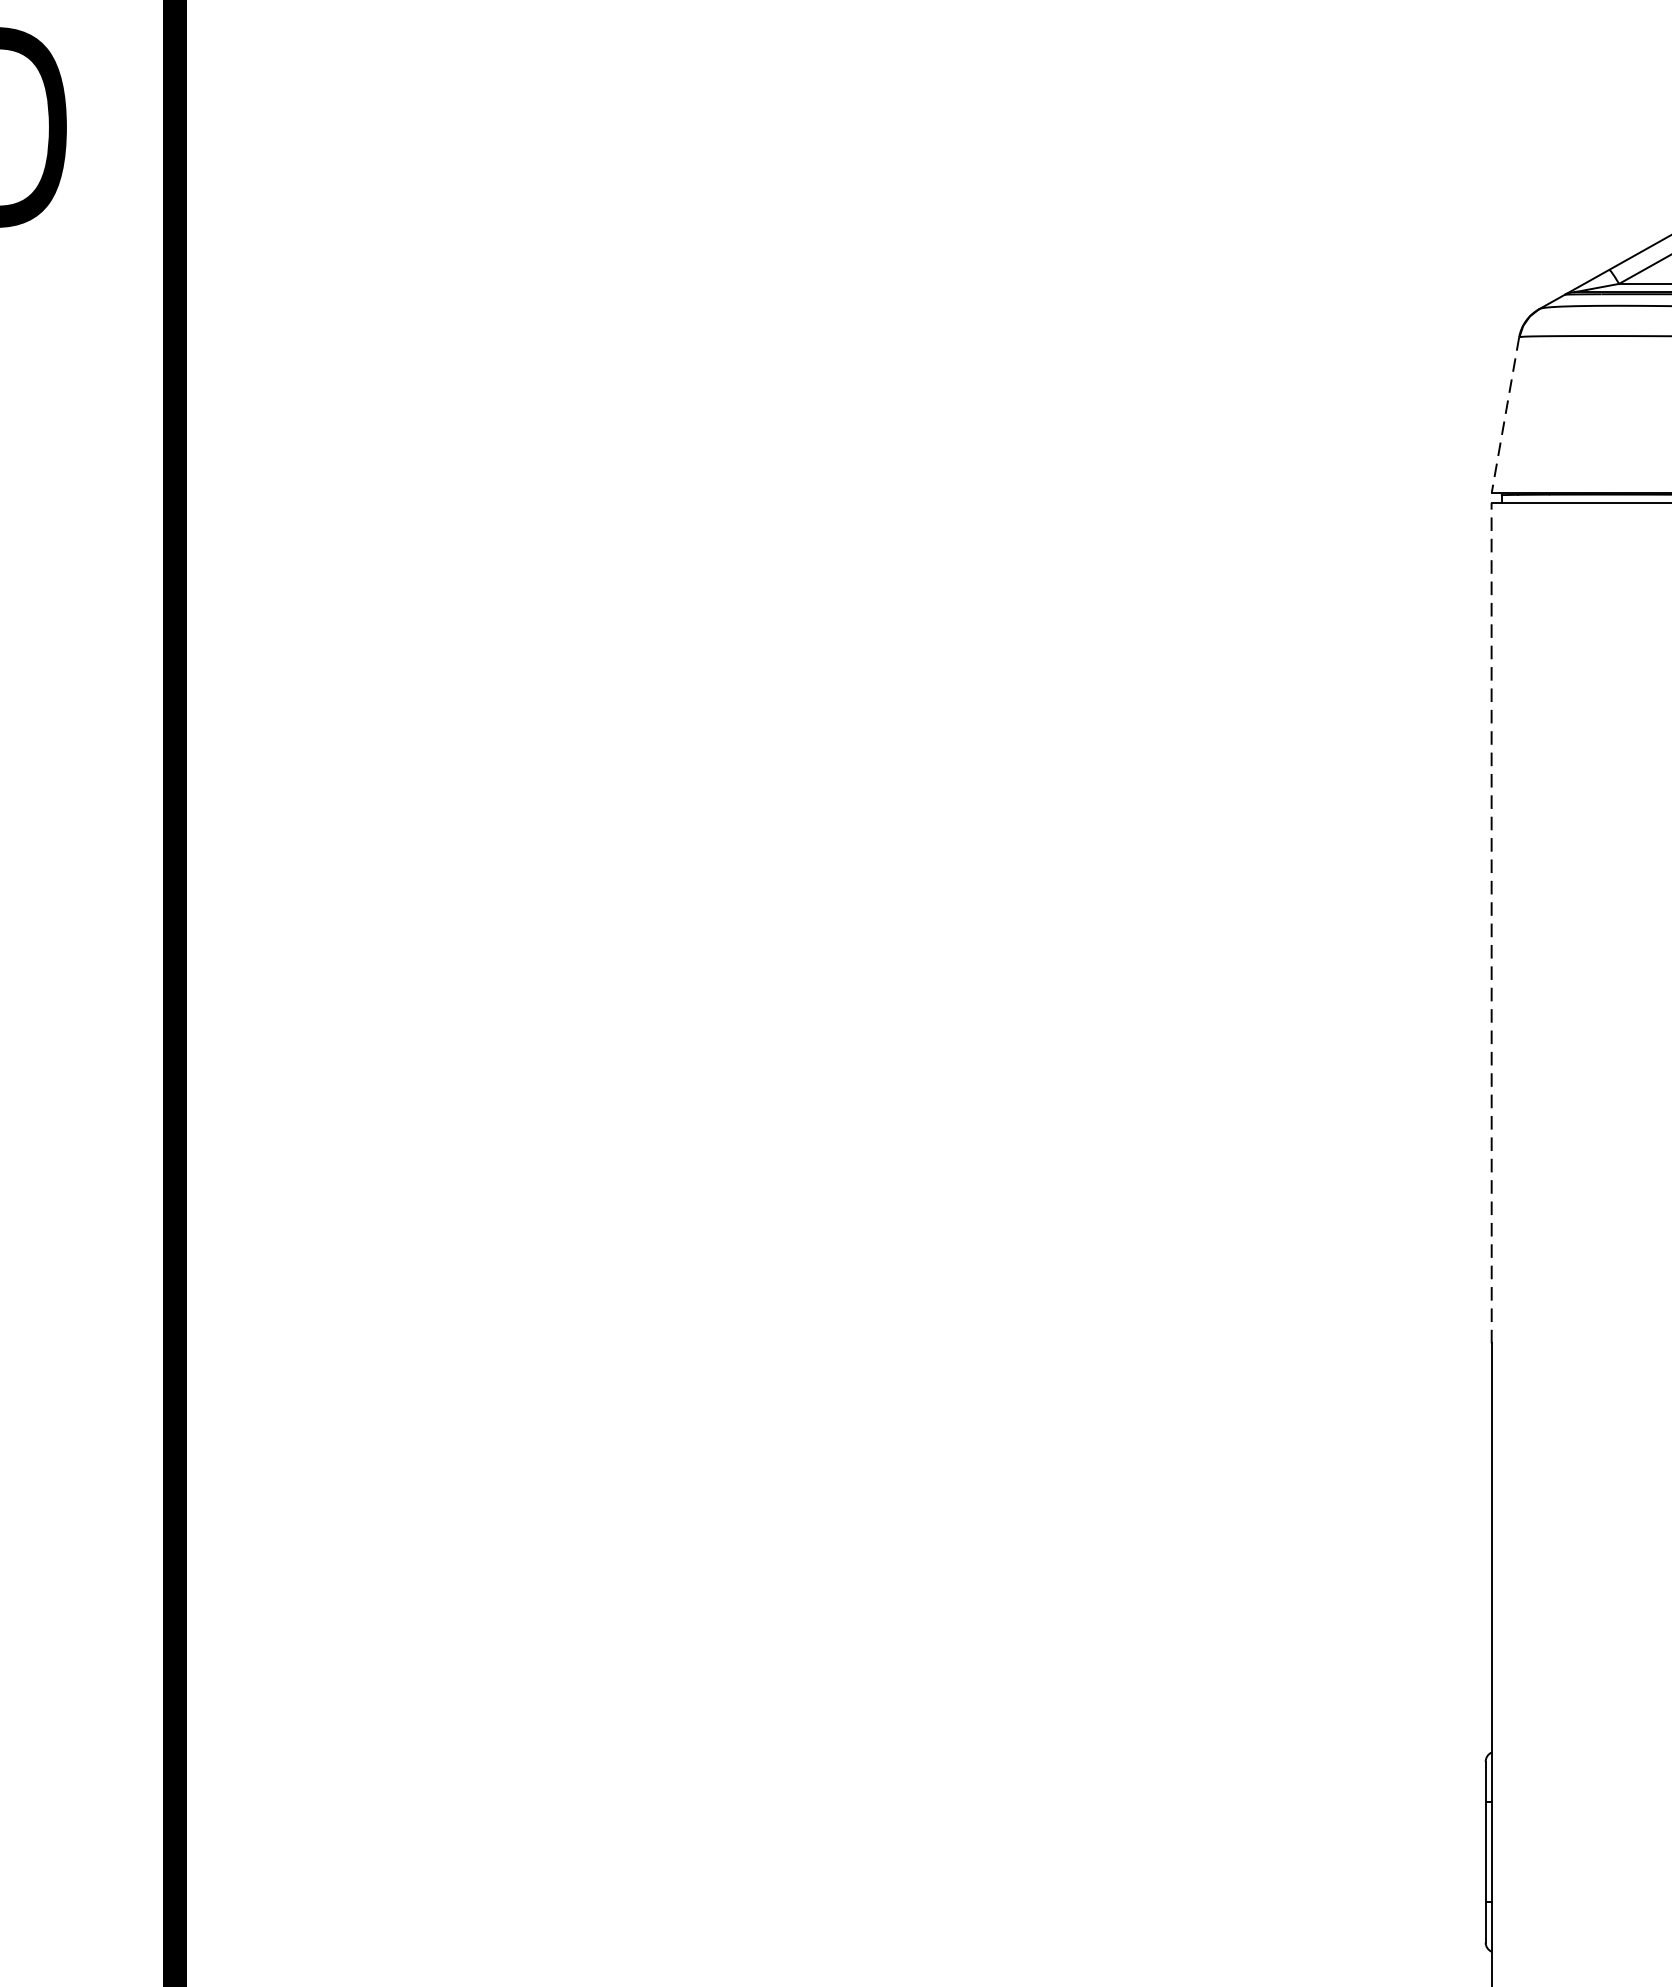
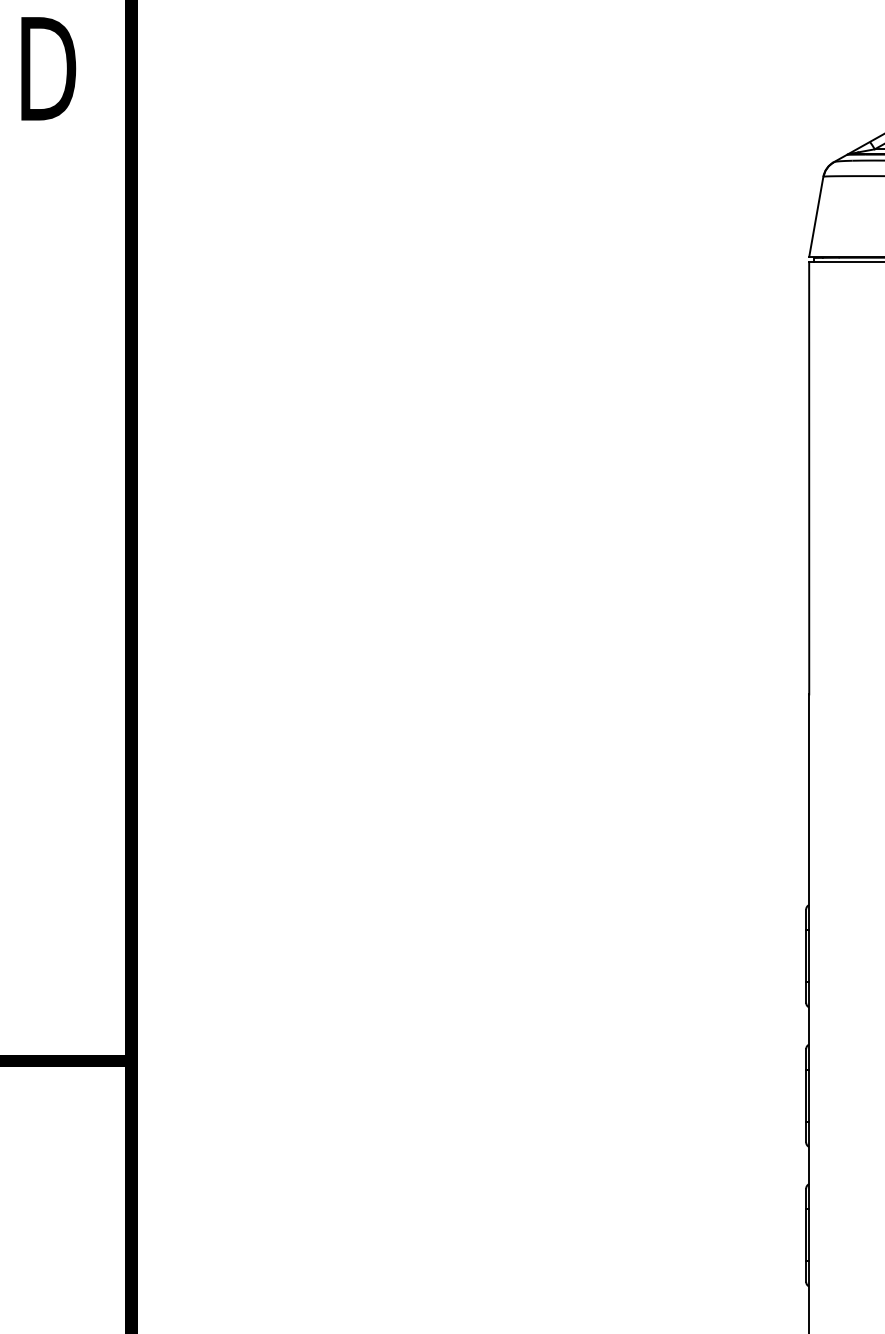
line: (1505, 414) -> (816, 216), dashed -> solid
line: (1492, 921) -> (809, 477), dashed -> solid

